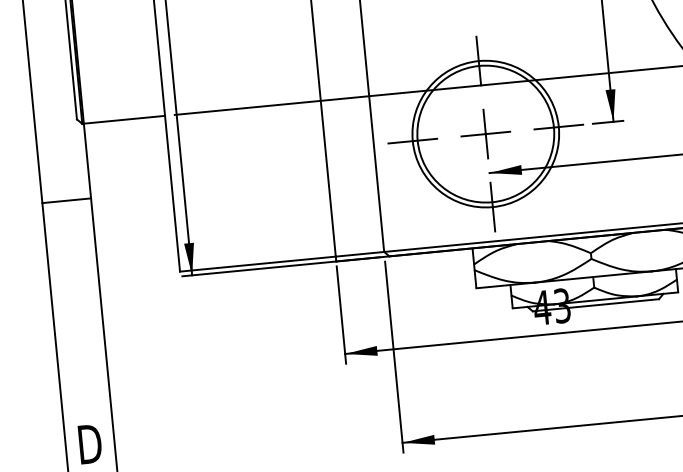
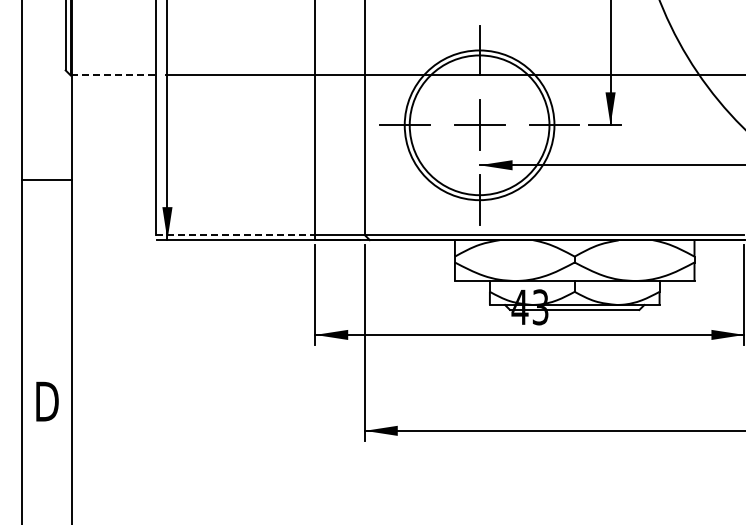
line: (124, 119) -> (113, 75), solid -> dashed
line: (66, 201) -> (47, 180), moved
line: (258, 264) -> (235, 235), solid -> dashed

